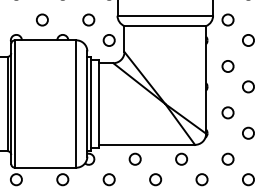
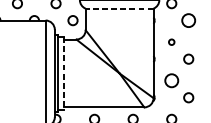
line: (165, 26) -> (119, 9), solid -> dashed
circle: (248, 40) -> (188, 20), size x1.4
circle: (227, 66) -> (171, 42), size x0.6
line: (98, 104) -> (64, 73), solid -> dashed
circle: (227, 112) -> (171, 80), size x1.4

